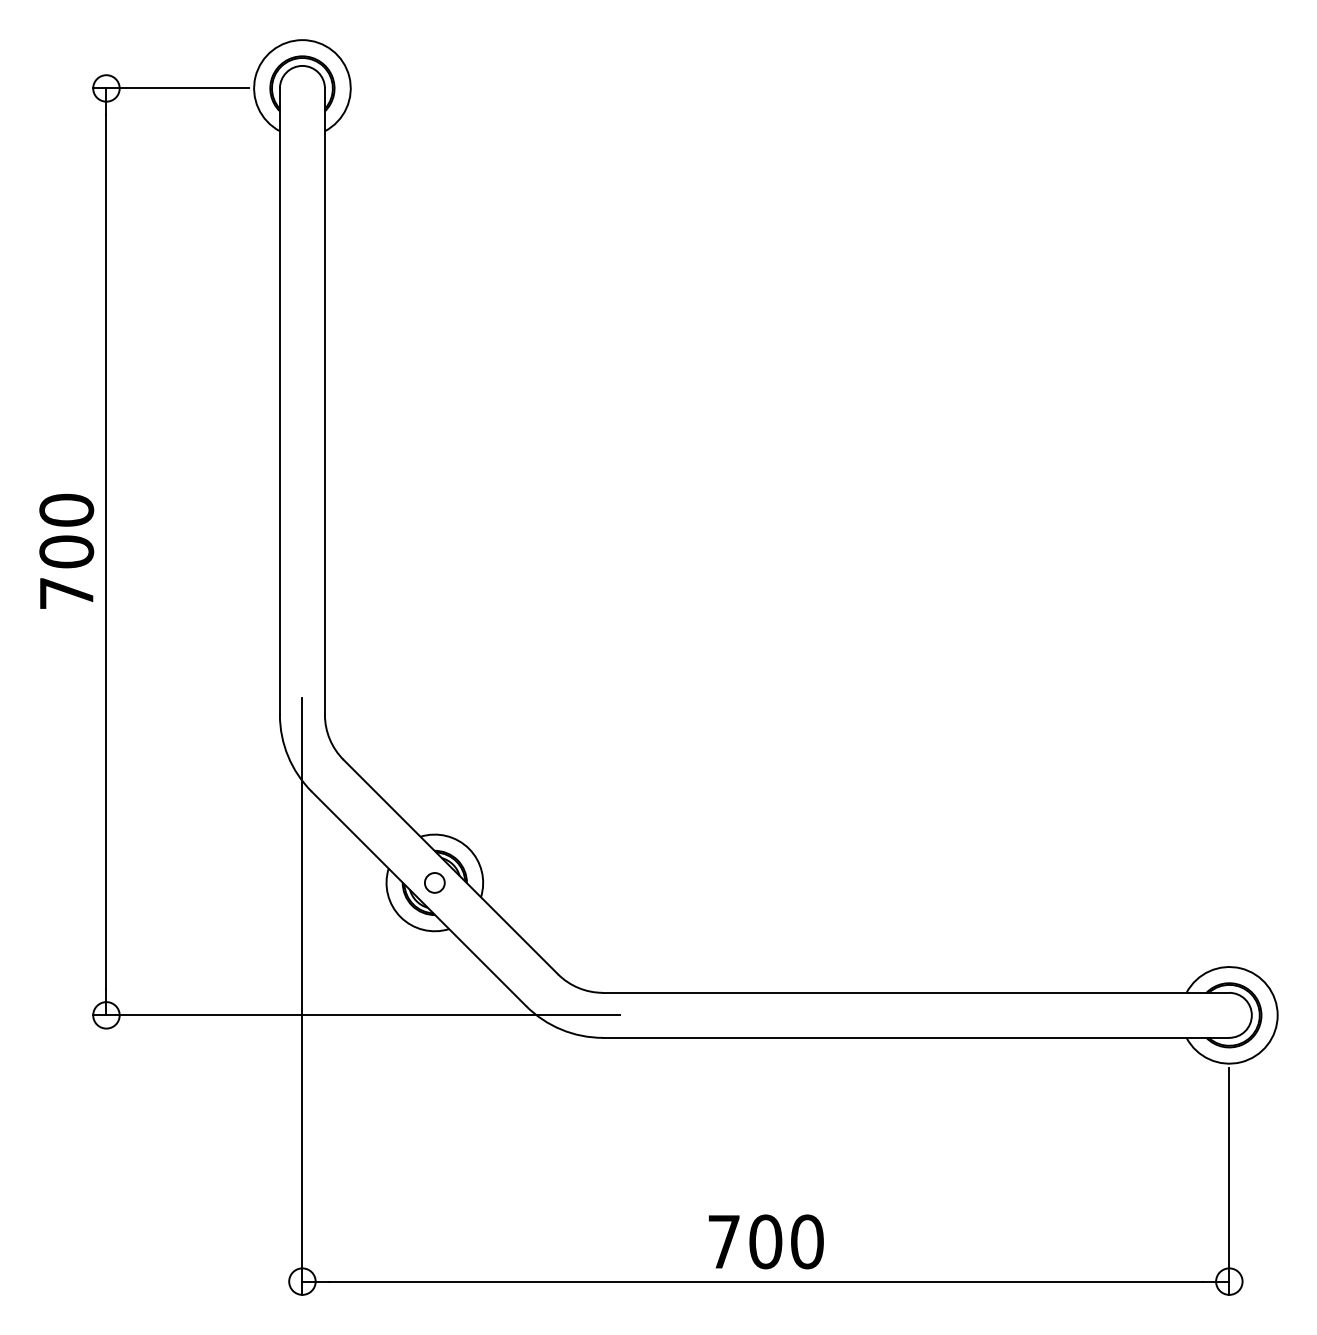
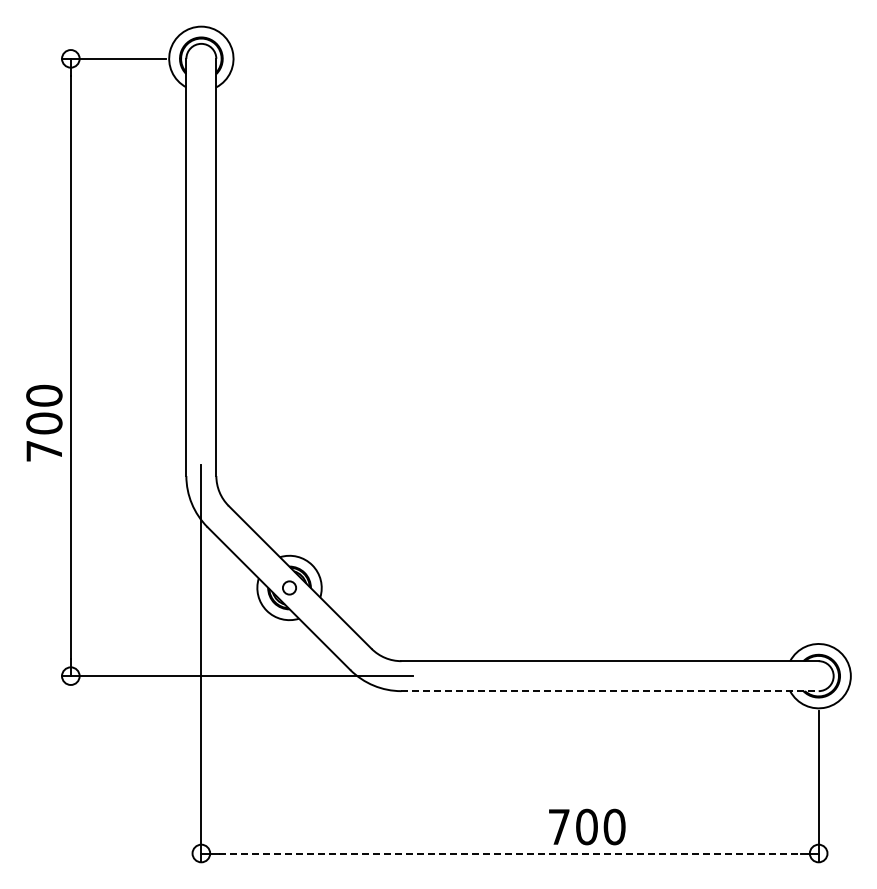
text: (66, 550) -> (44, 422), moved
line: (916, 1038) -> (610, 691), solid -> dashed
text: (766, 1241) -> (587, 826), moved
line: (766, 1281) -> (510, 853), solid -> dashed

